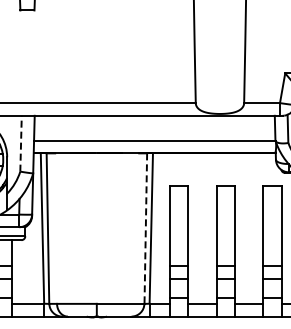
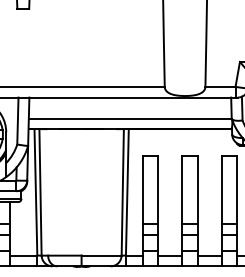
line: (21, 143) -> (18, 120), dashed -> solid
line: (145, 229) -> (122, 193), dashed -> solid

